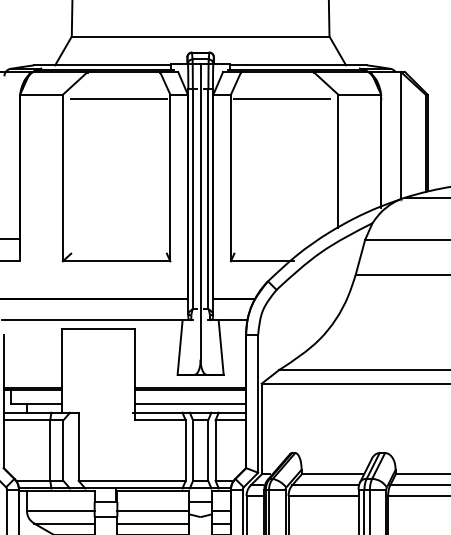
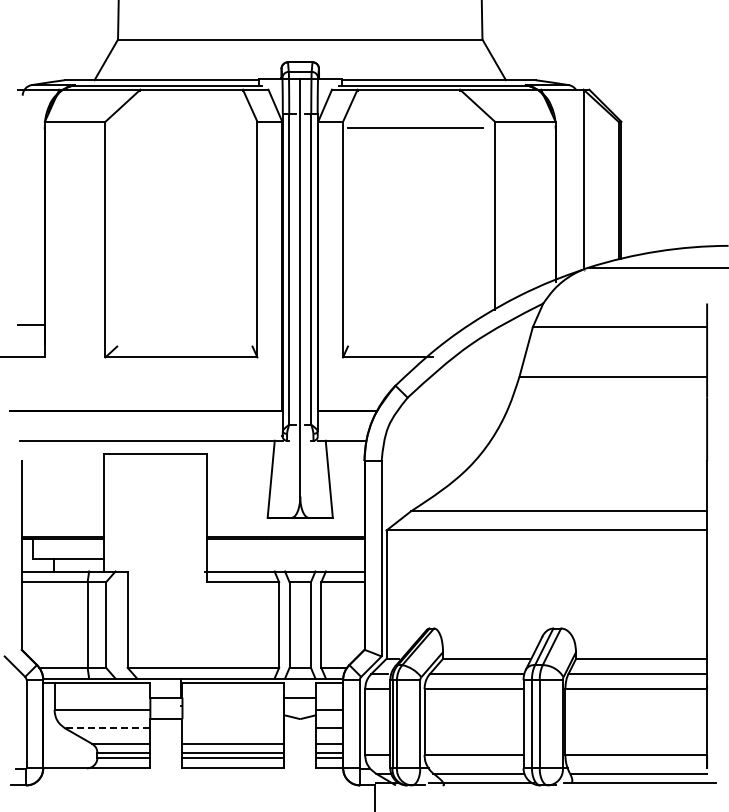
line: (118, 99) -> (184, 128), removed
line: (190, 403) -> (285, 558), removed
line: (153, 510) -> (233, 709), removed
line: (64, 523) -> (107, 728), solid -> dashed
line: (153, 523) -> (233, 728), removed

